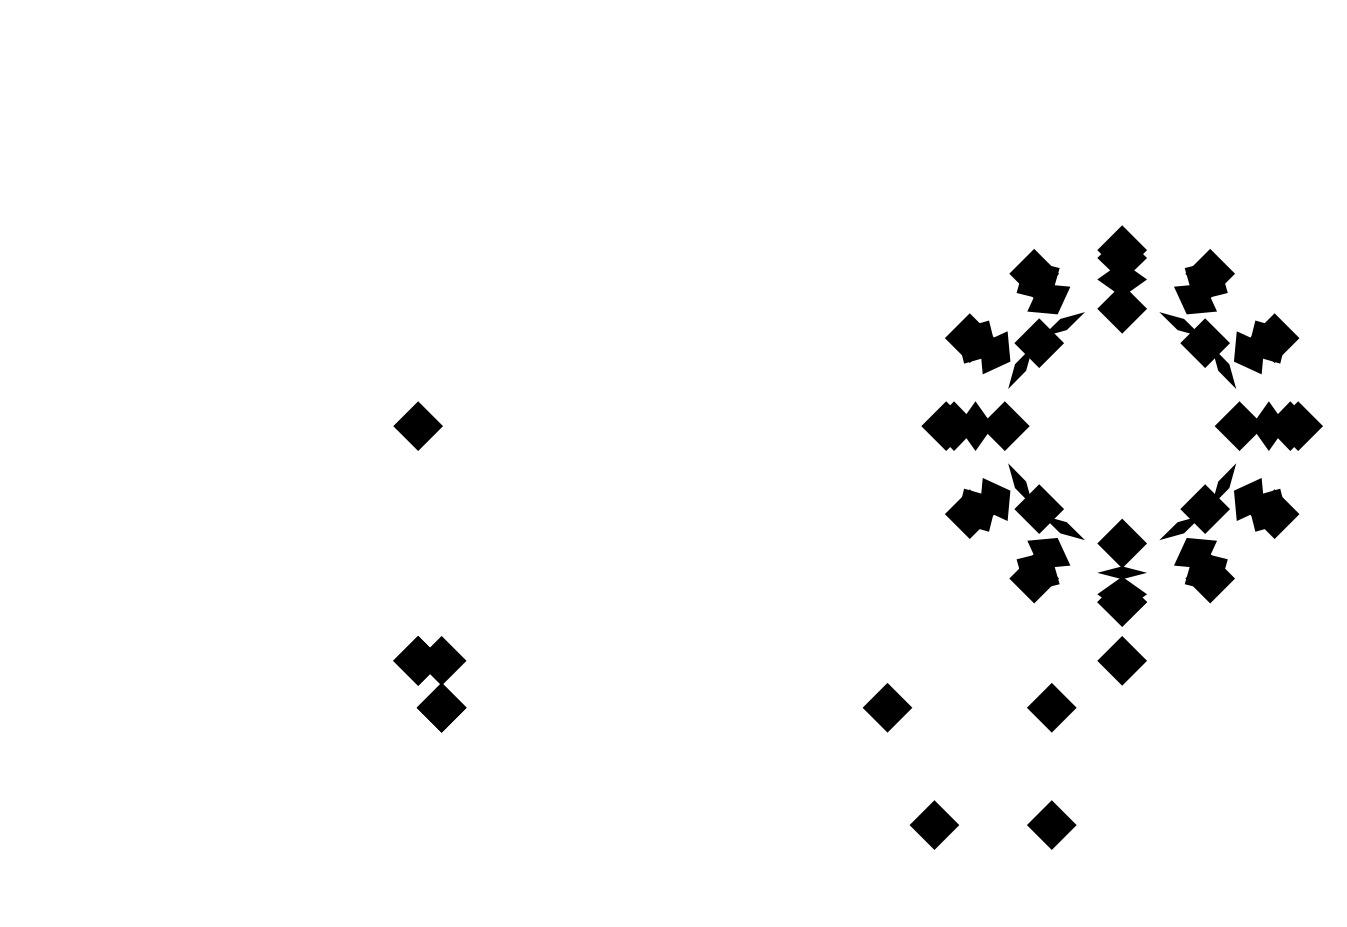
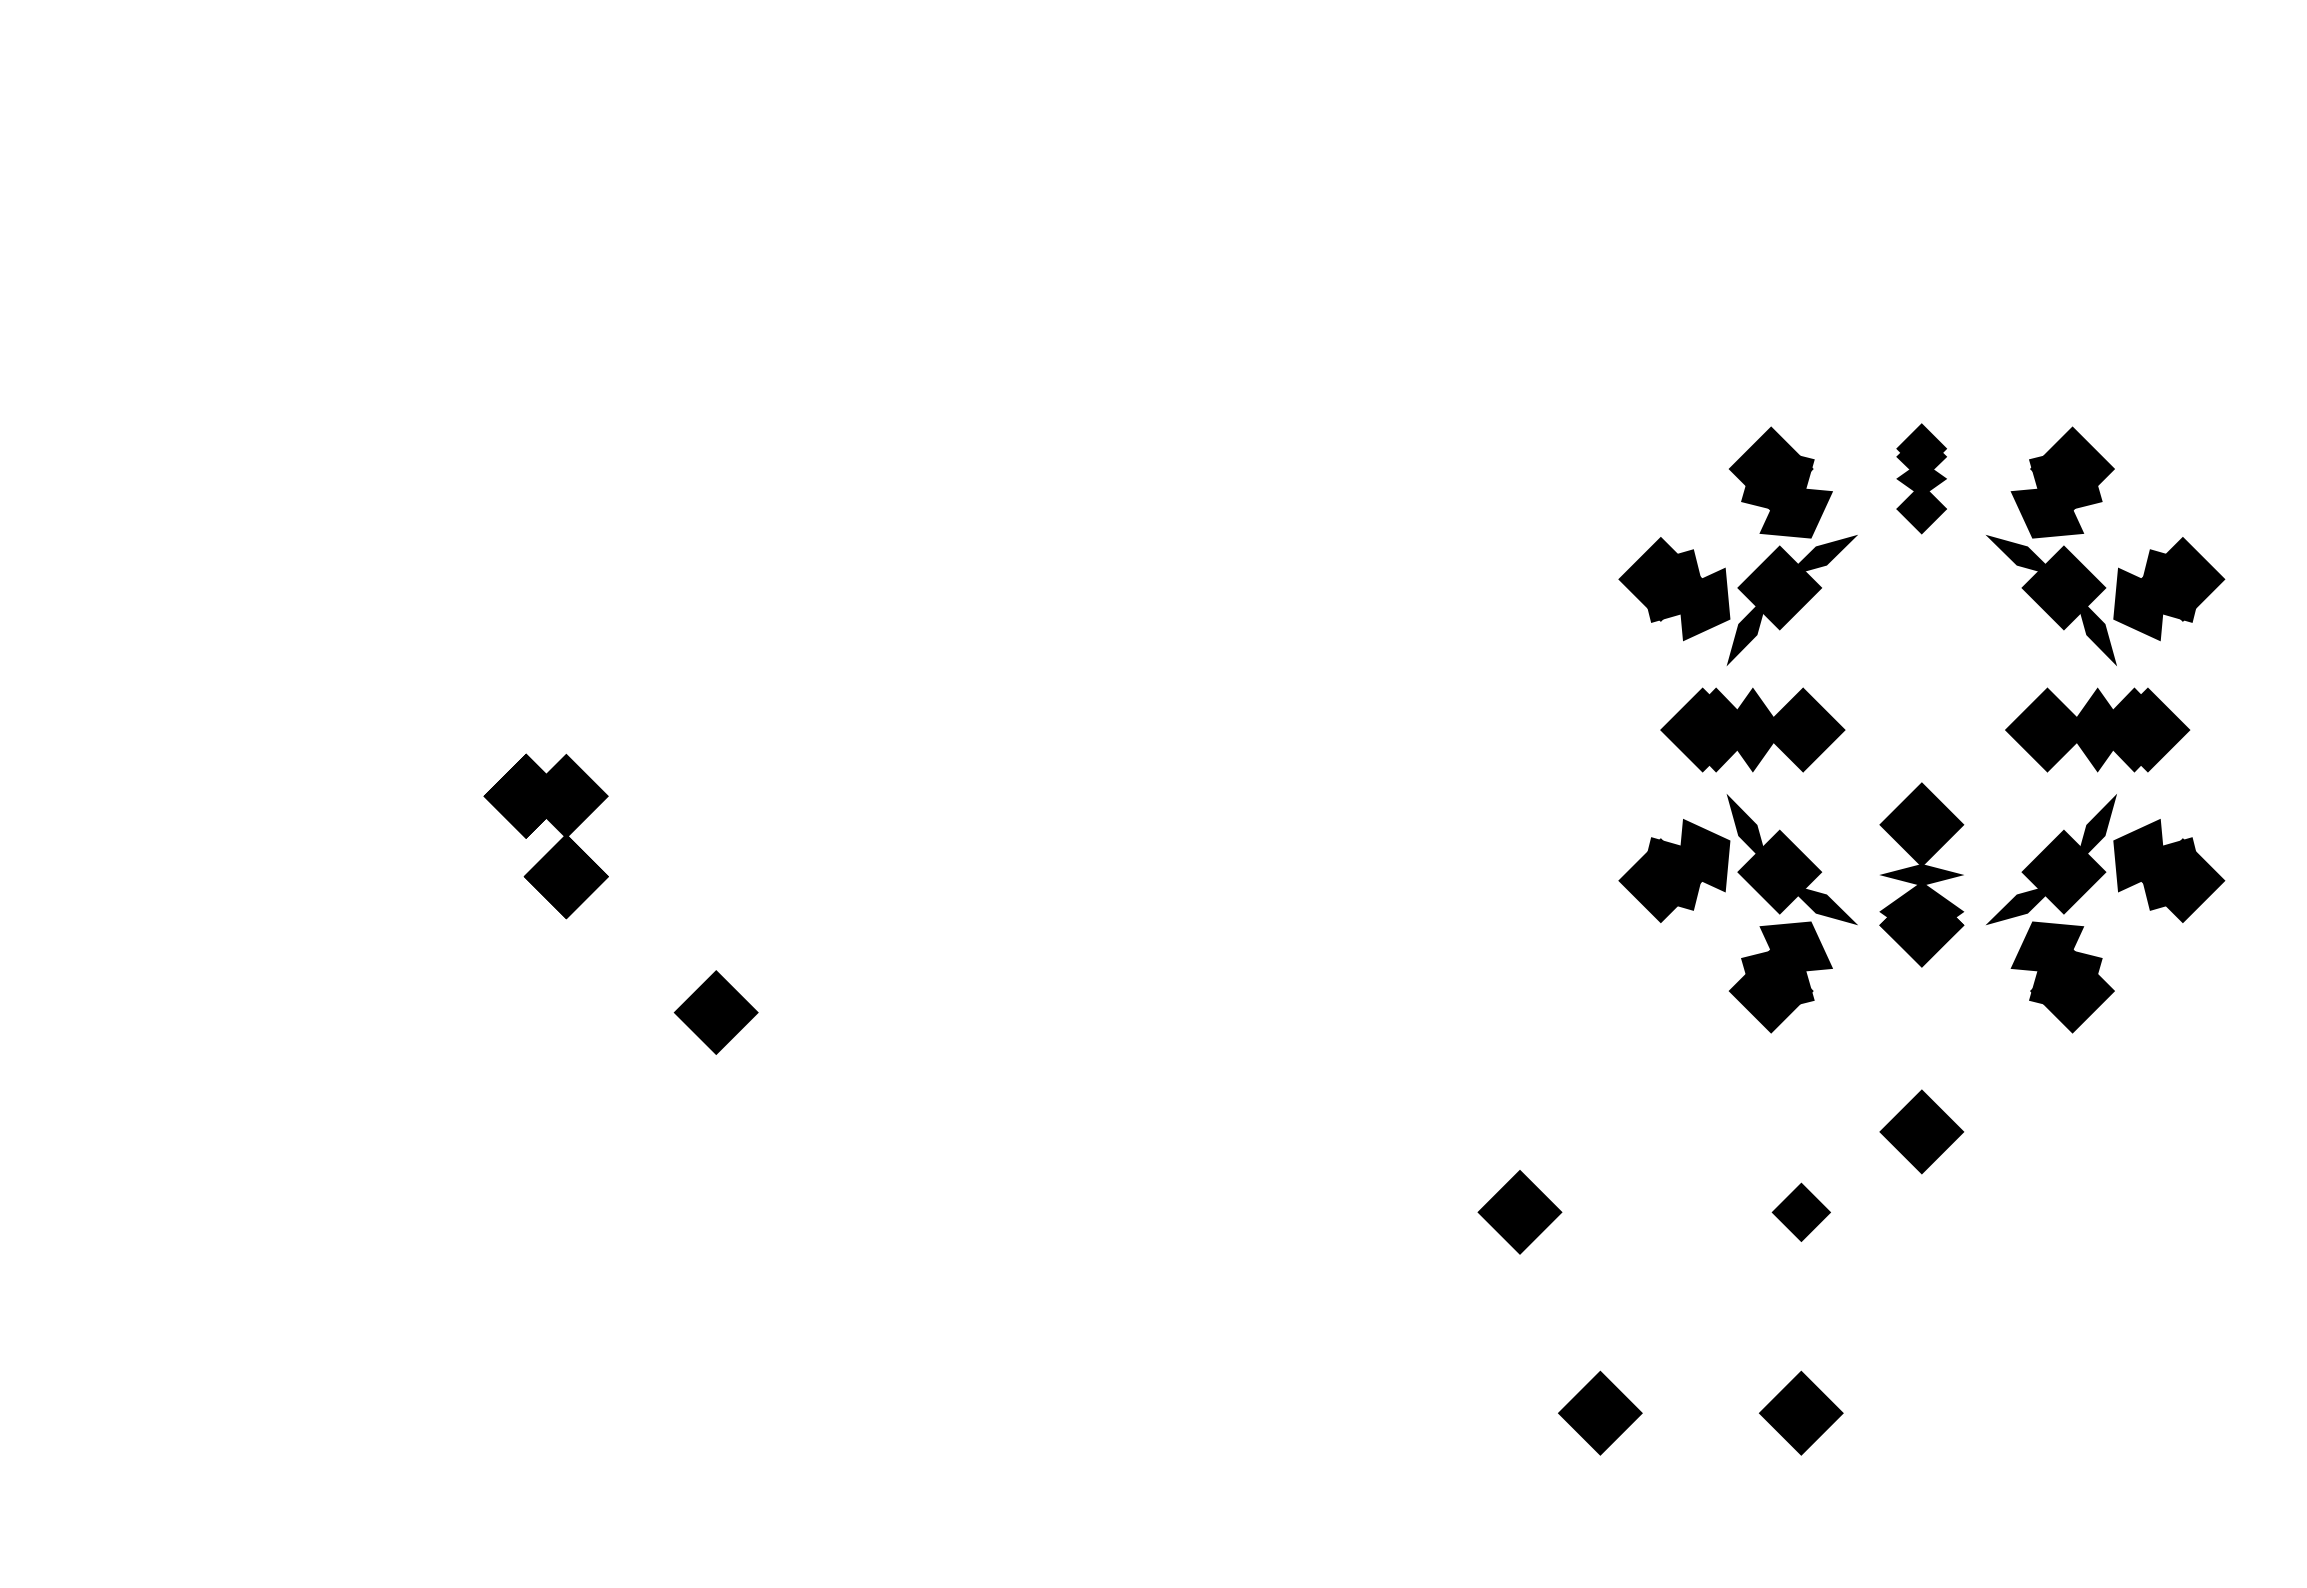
part: (1121, 279) -> (1920, 478), size x0.6
part: (417, 425) -> (715, 1011), moved
part: (975, 425) -> (1752, 728), moved
part: (1268, 425) -> (2097, 728), moved
part: (1121, 572) -> (1920, 874), moved
part: (424, 679) -> (537, 828), moved
part: (1051, 707) -> (1800, 1211), size x0.7

